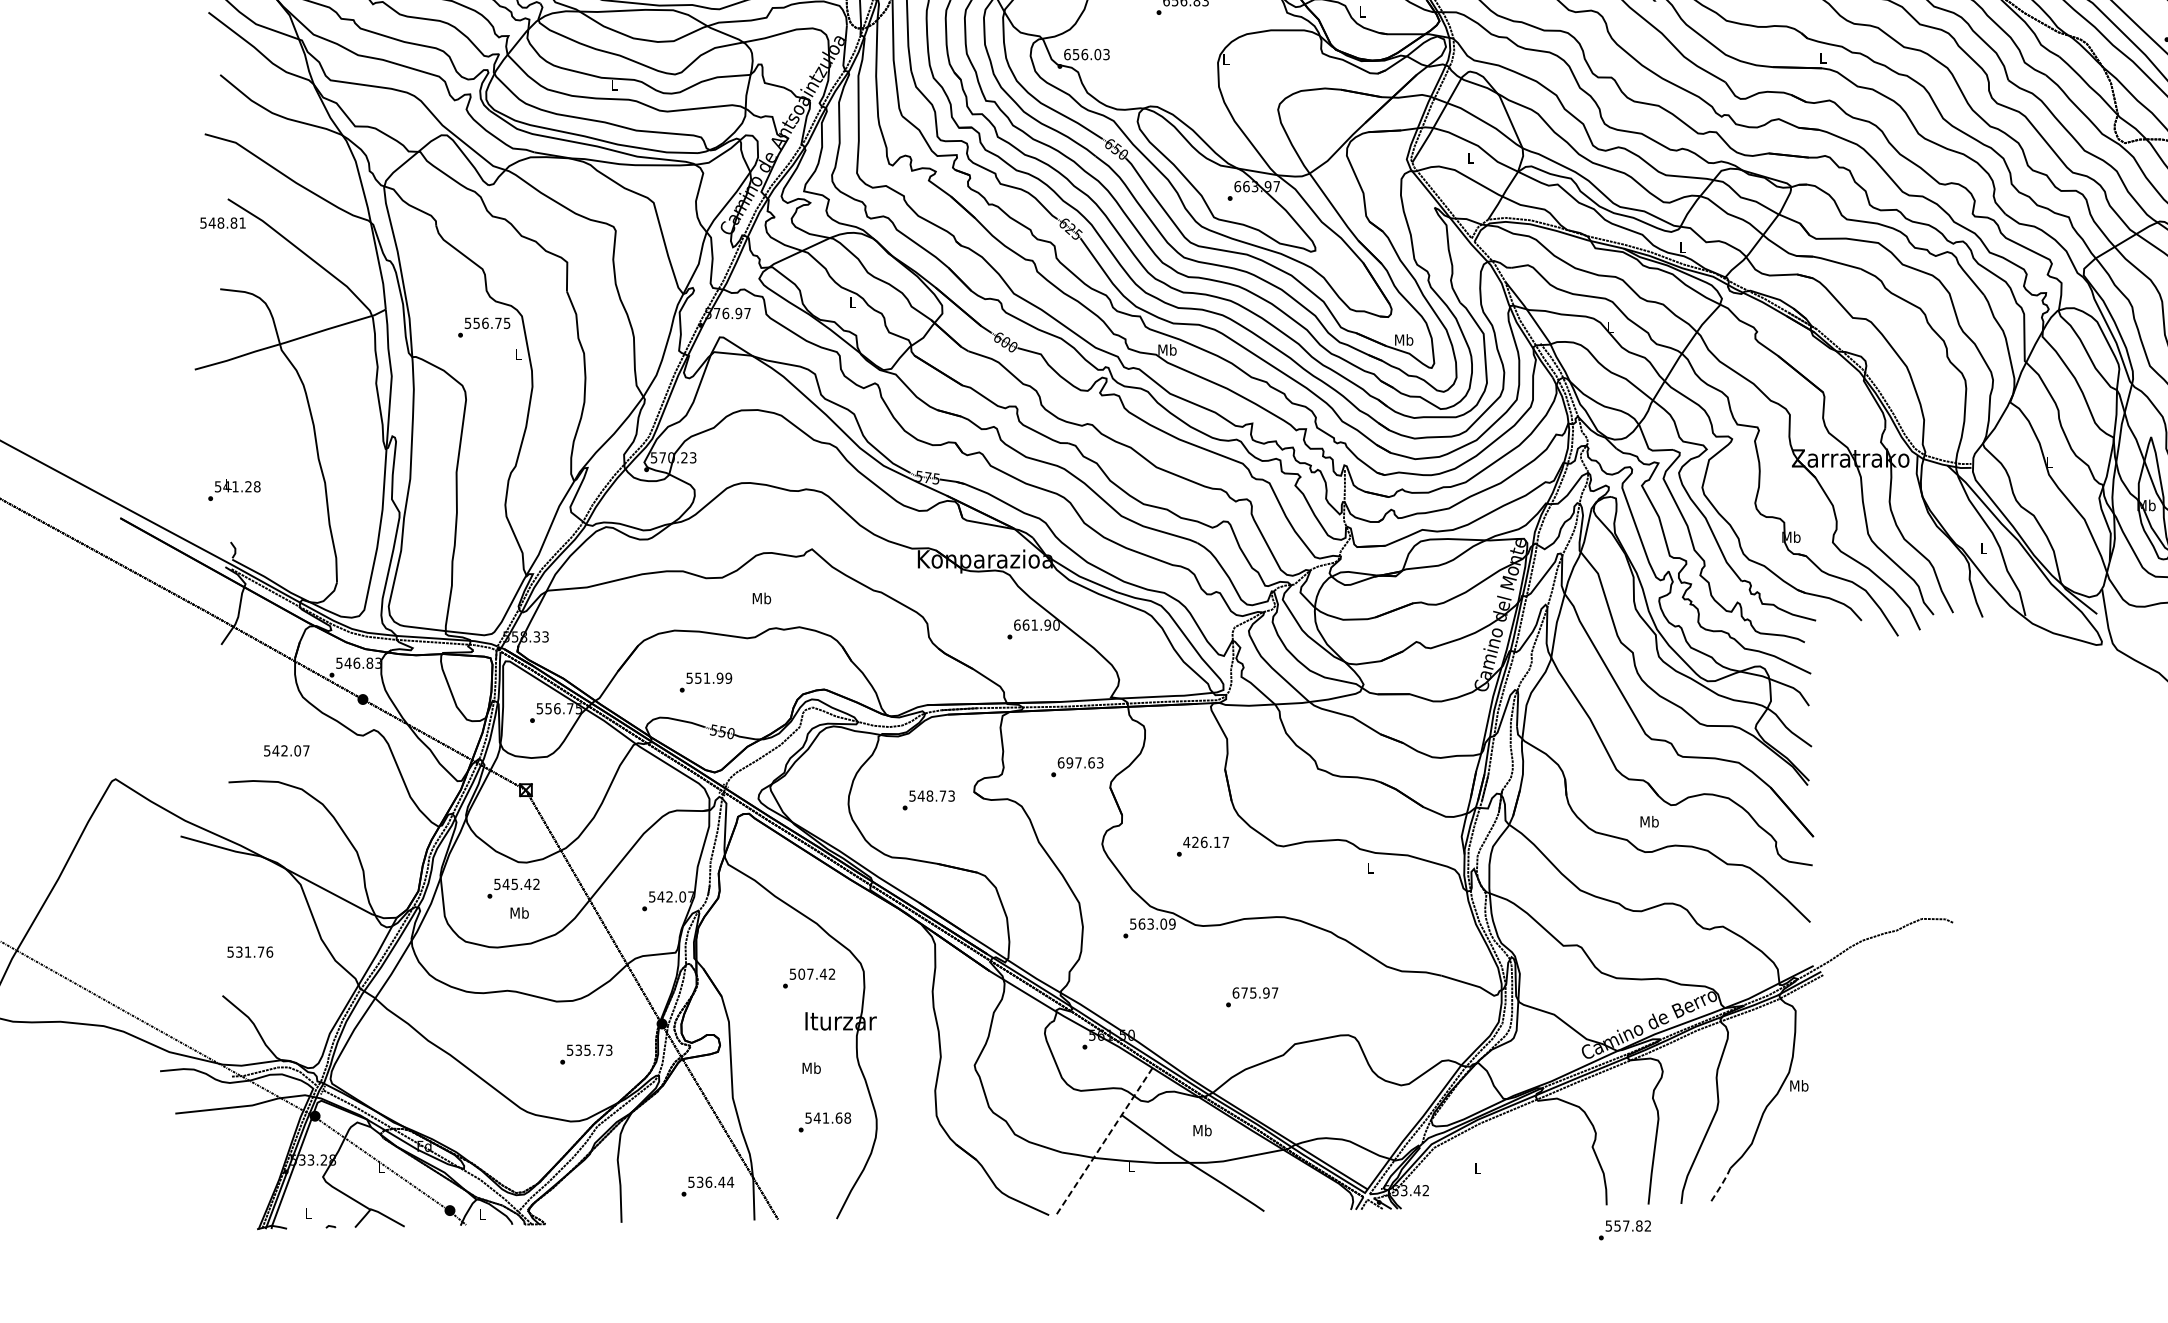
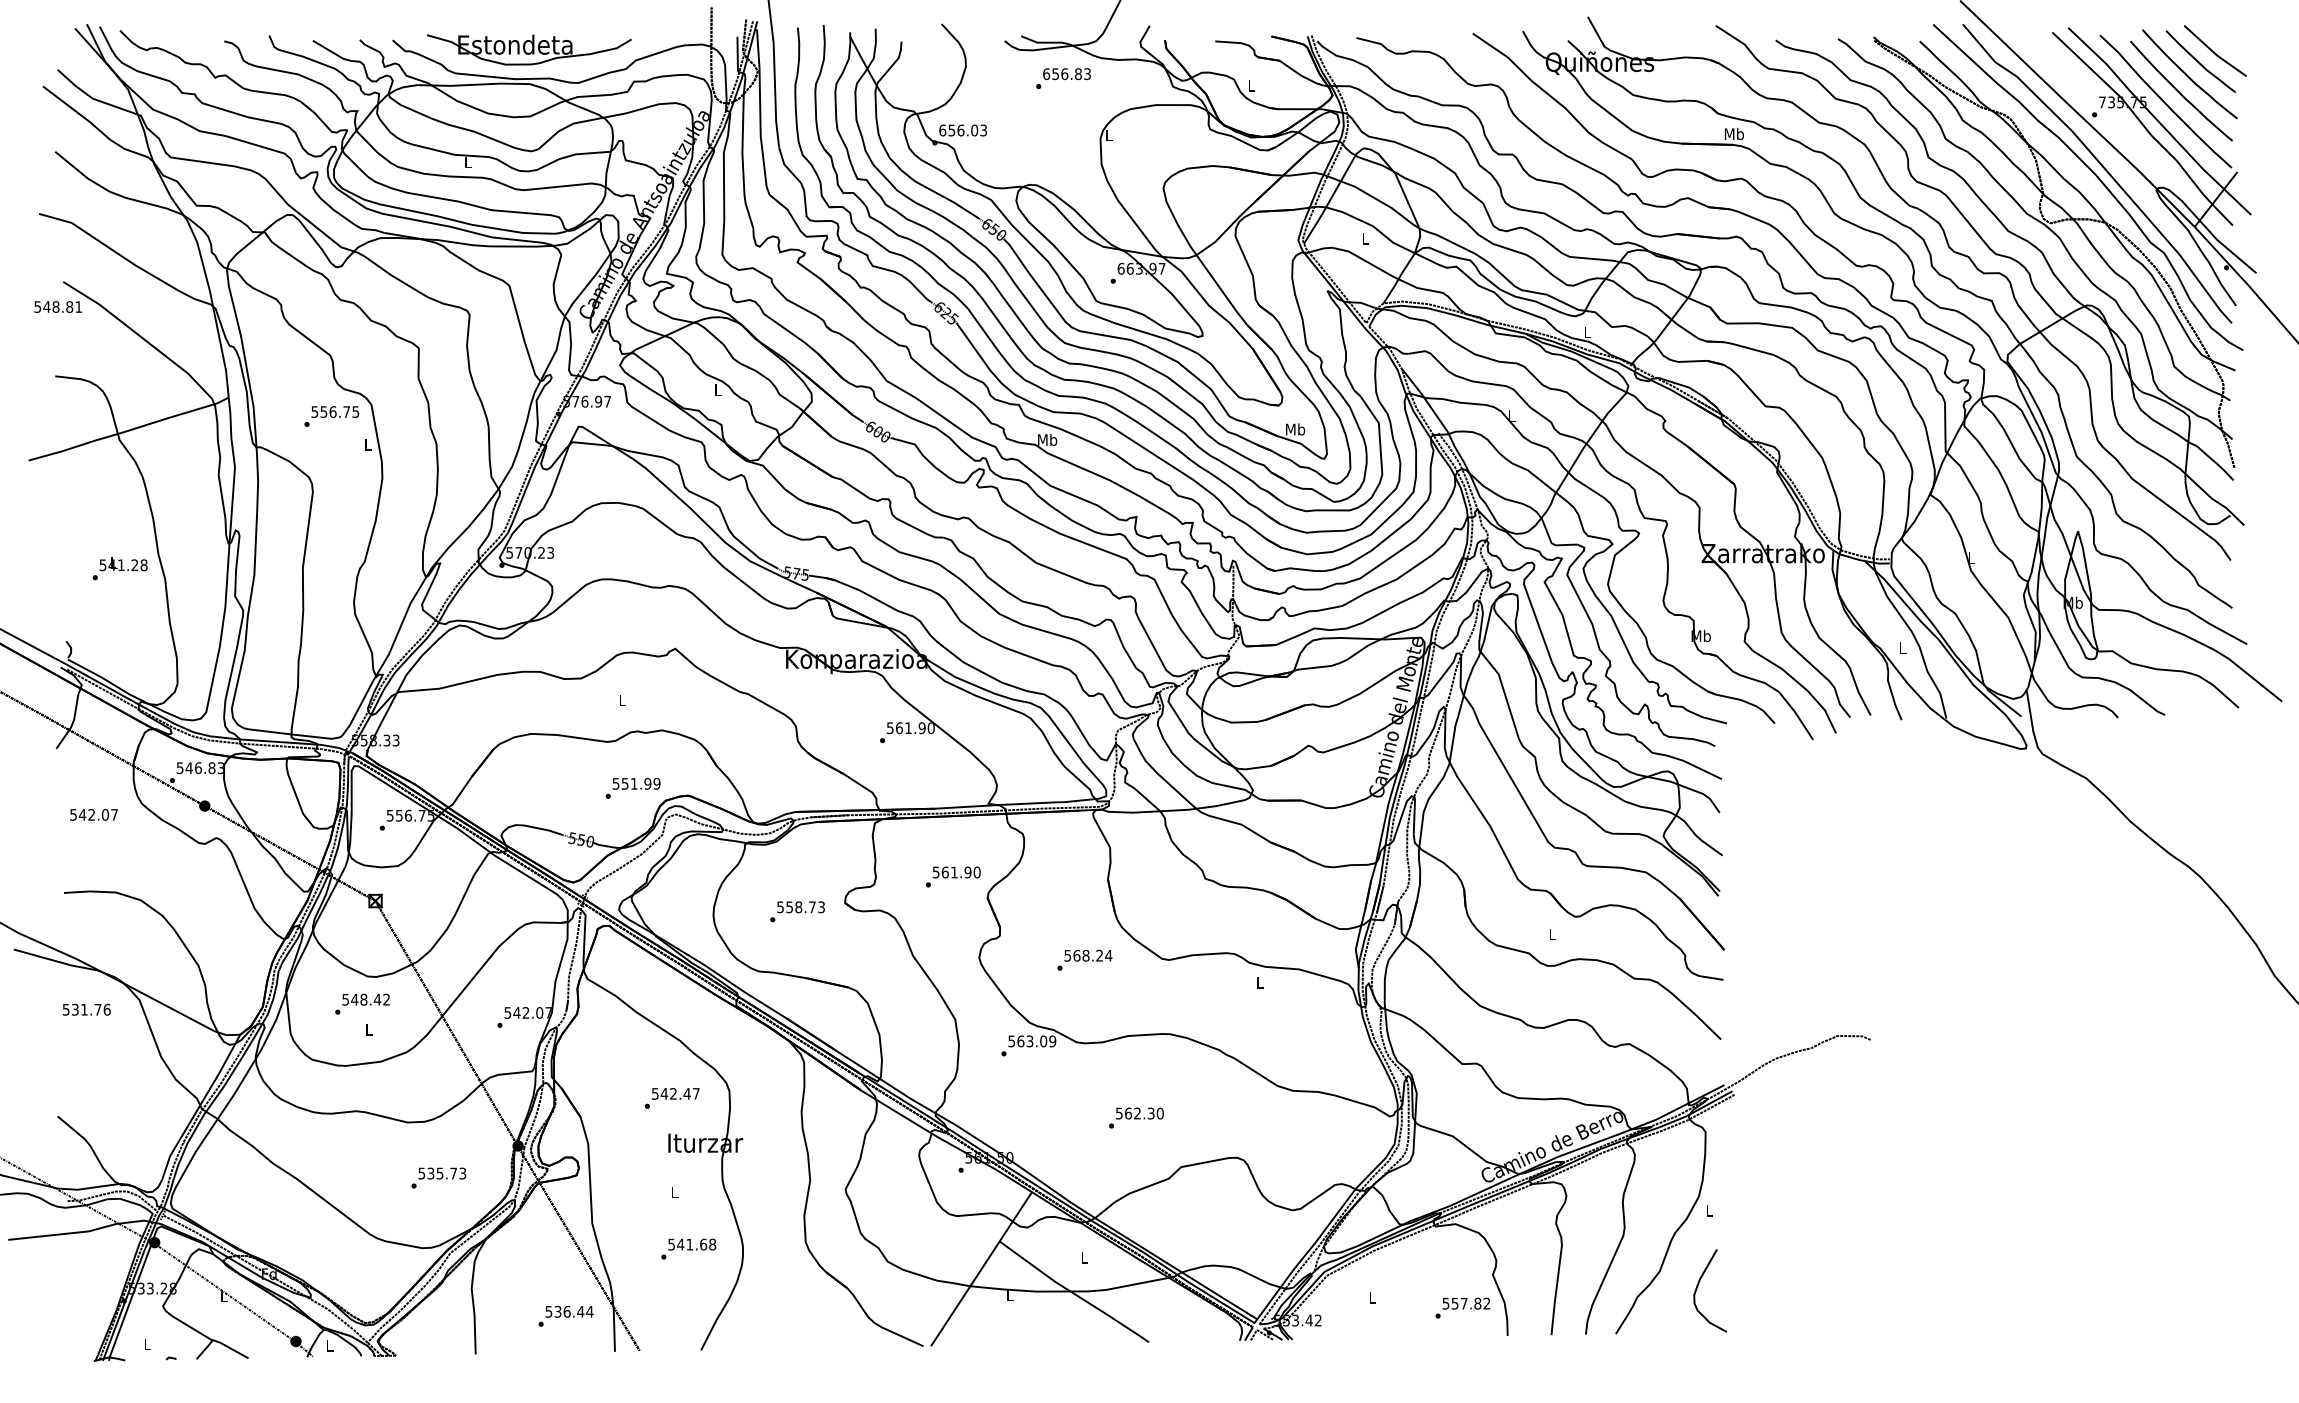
text: (1822, 58) -> (1733, 134), L -> Mb
text: (233, 489) -> (119, 568), moved
text: (761, 598) -> (622, 700), Mb -> L
text: (1016, 625) -> (889, 728), 661.90 -> 561.90
text: (705, 682) -> (632, 788), moved
text: (286, 750) -> (93, 814), moved
text: (1080, 762) -> (956, 872), 697.63 -> 561.90
text: (921, 796) -> (789, 907), 548.73 -> 558.73
text: (1649, 822) -> (1552, 934), Mb -> L
text: (1206, 842) -> (1088, 955), 426.17 -> 568.24
text: (514, 884) -> (363, 999), 545.42 -> 548.42
text: (519, 912) -> (368, 1029), Mb -> L
text: (250, 951) -> (86, 1009), moved
text: (816, 973) -> (679, 1093), 507.42 -> 542.47
text: (1255, 992) -> (1139, 1113), 675.97 -> 562.30
text: (811, 1068) -> (674, 1192), Mb -> L
text: (1799, 1085) -> (1709, 1210), Mb -> L
text: (1201, 1130) -> (1083, 1257), Mb -> L
line: (1104, 1141) -> (981, 1269), dashed -> solid
curve: (1788, 1158) -> (1698, 1286), added
line: (1721, 1185) -> (1627, 1315), dashed -> solid
text: (1624, 1229) -> (1462, 1307), moved

